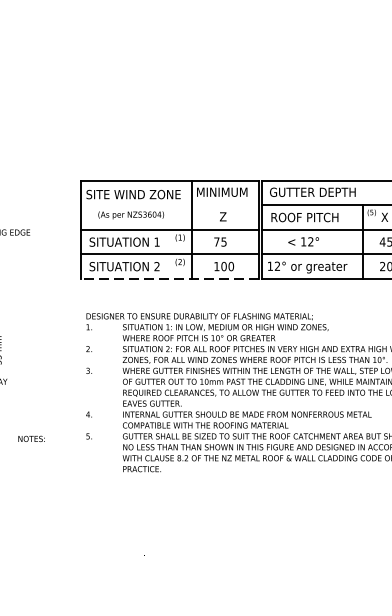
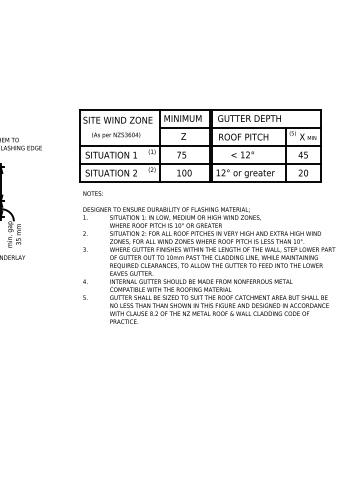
line: (224, 205) -> (184, 128), added
line: (169, 278) -> (144, 181), dashed -> solid
text: (30, 438) -> (92, 193), moved

